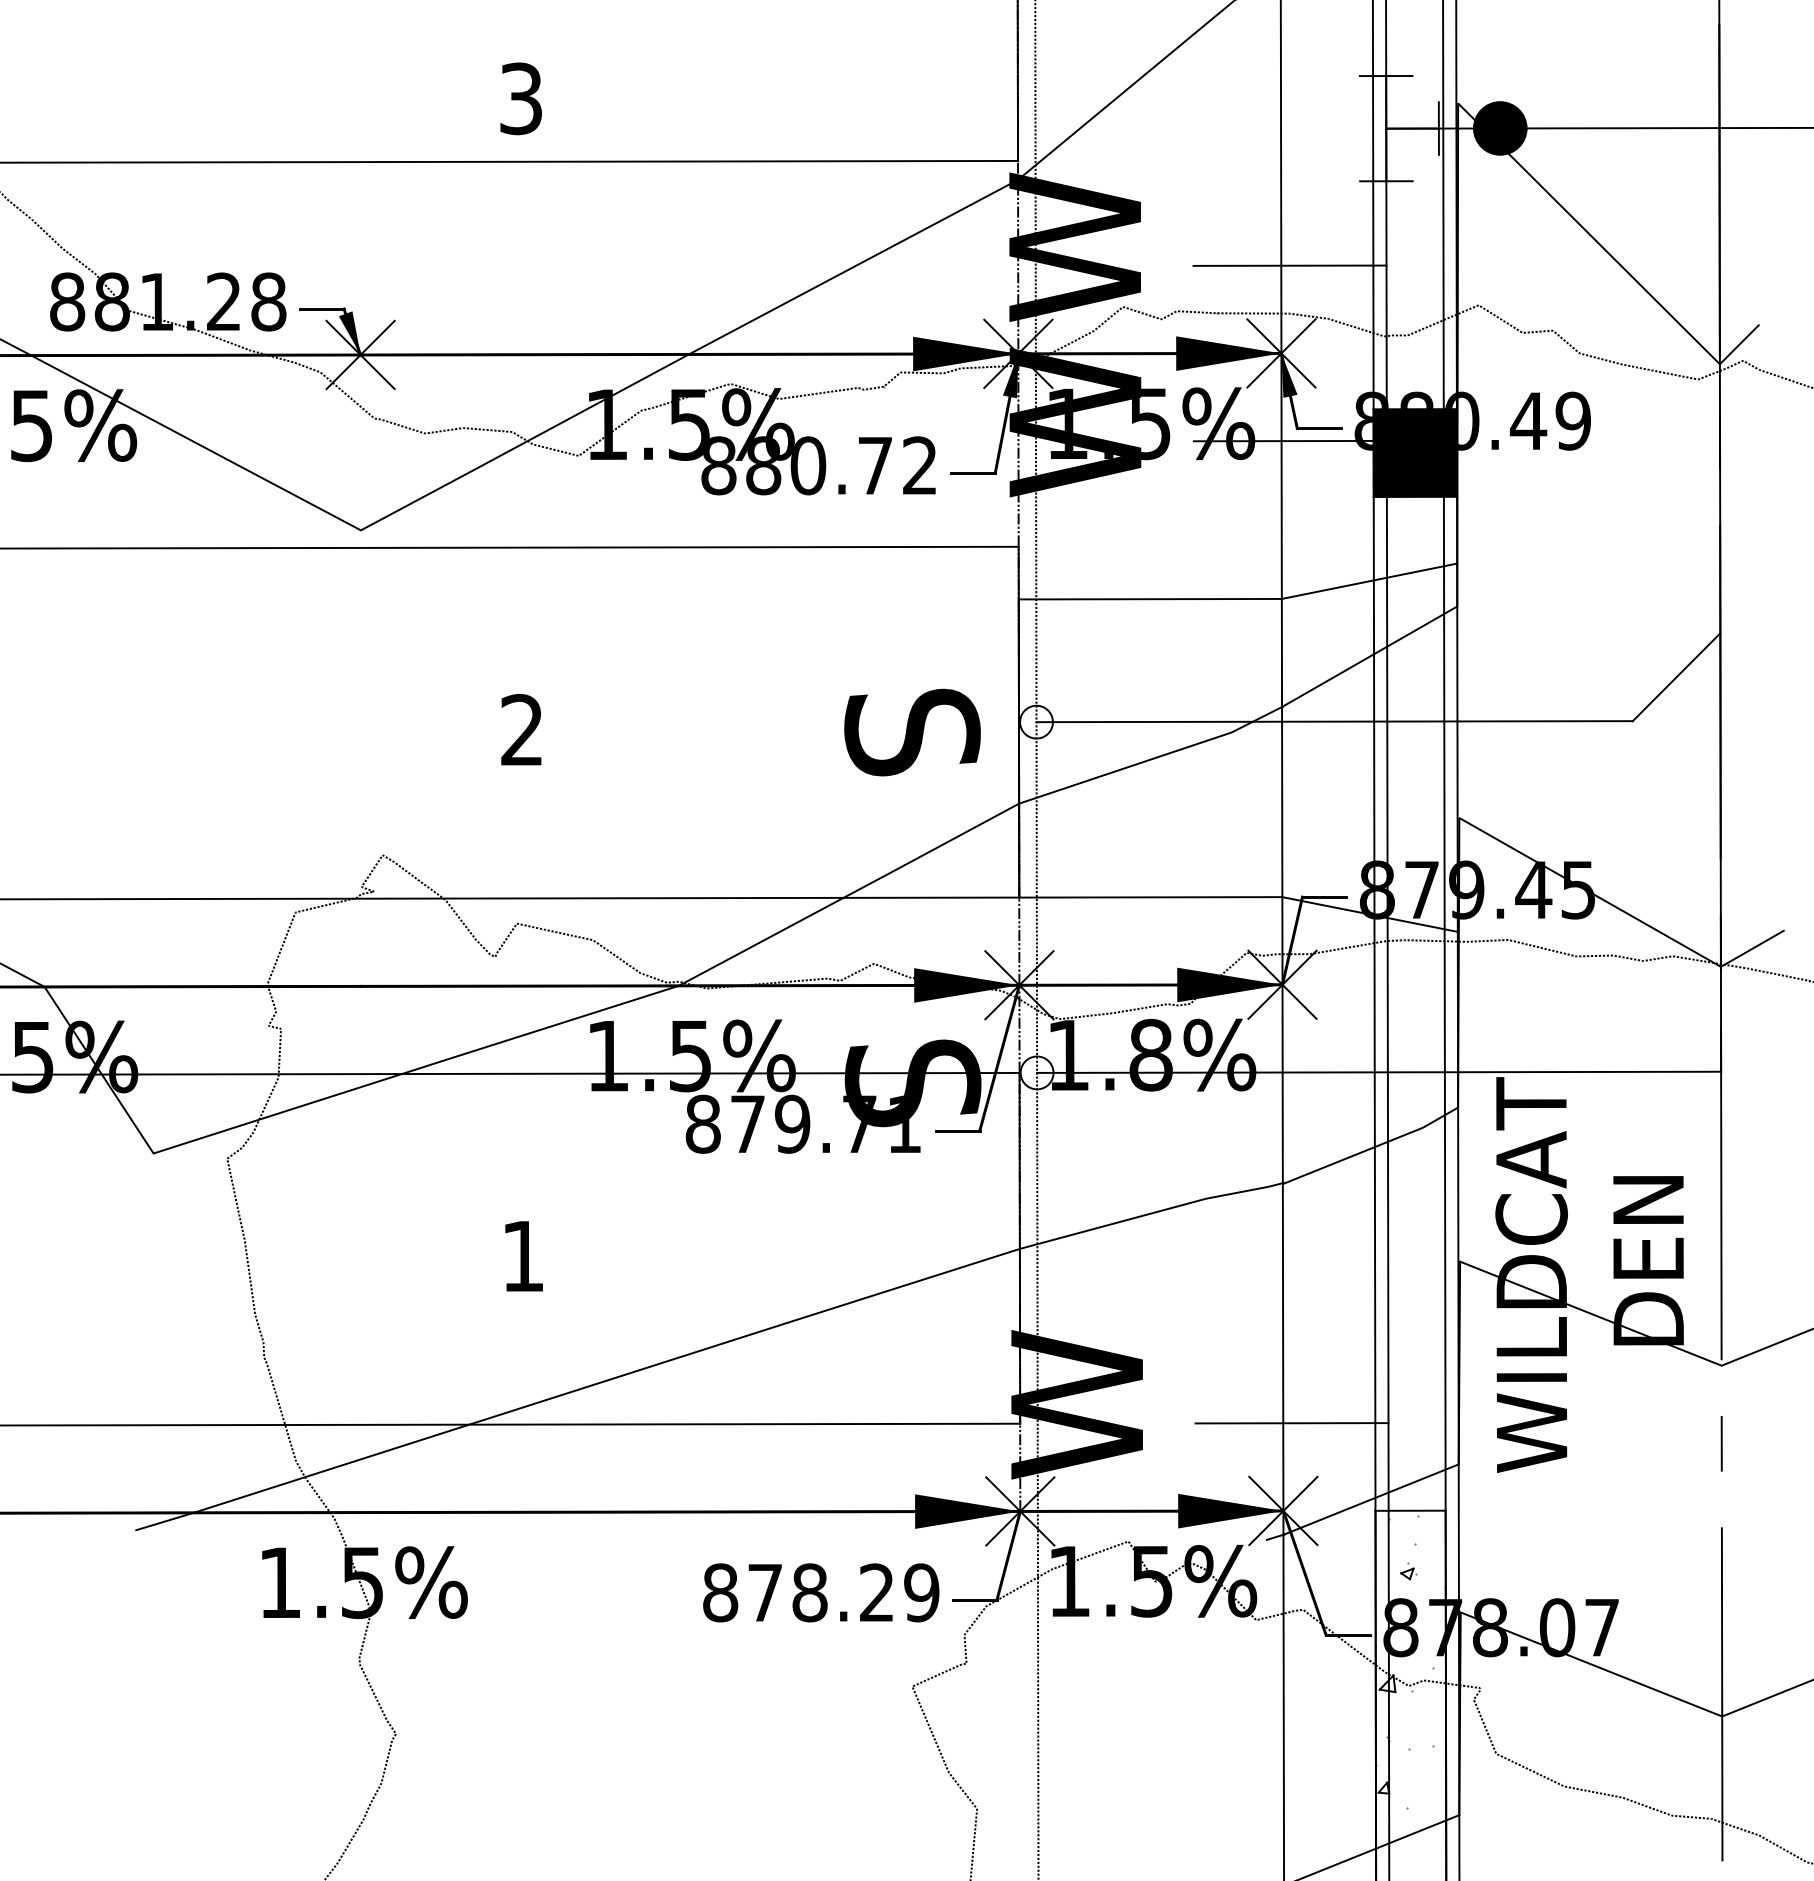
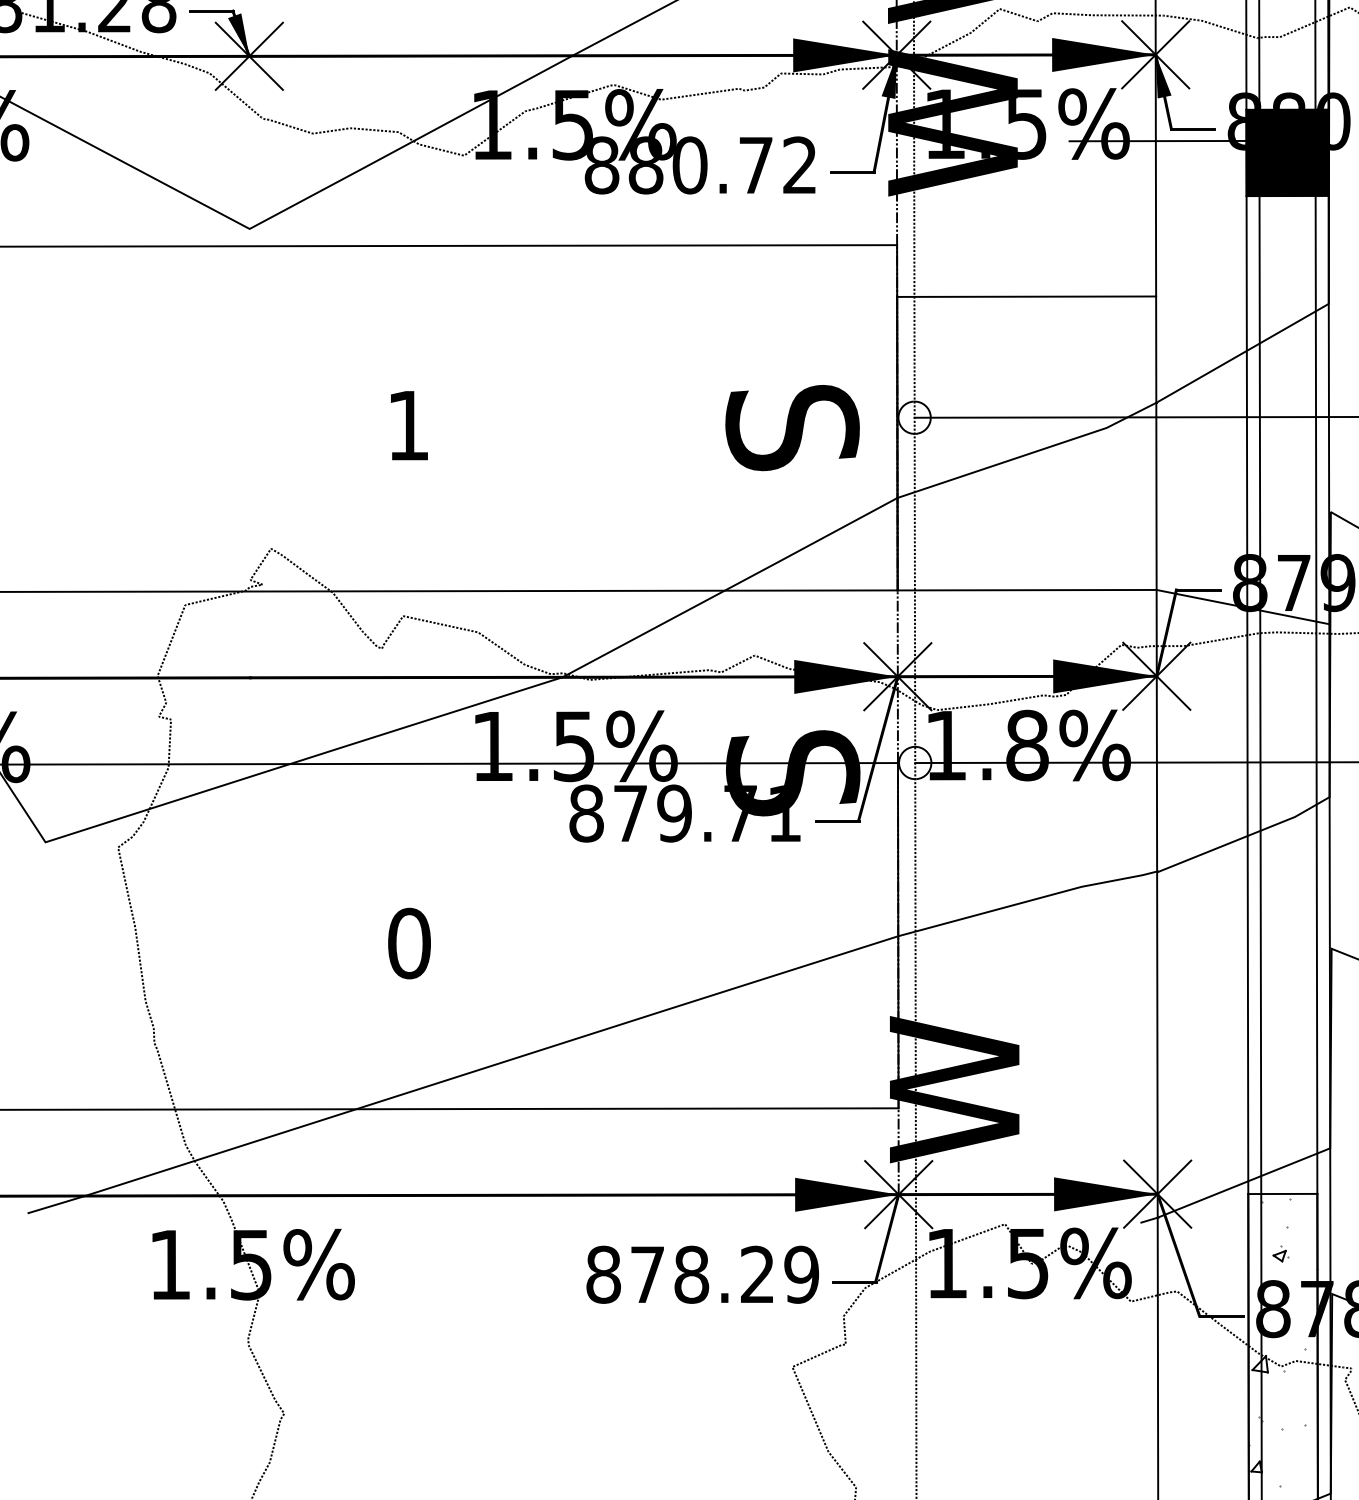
line: (1369, 580) -> (1242, 278), removed
text: (521, 729) -> (407, 424), 2 -> 1
text: (523, 1256) -> (409, 943), 1 -> 0
line: (1291, 1423) -> (1165, 1108), removed

